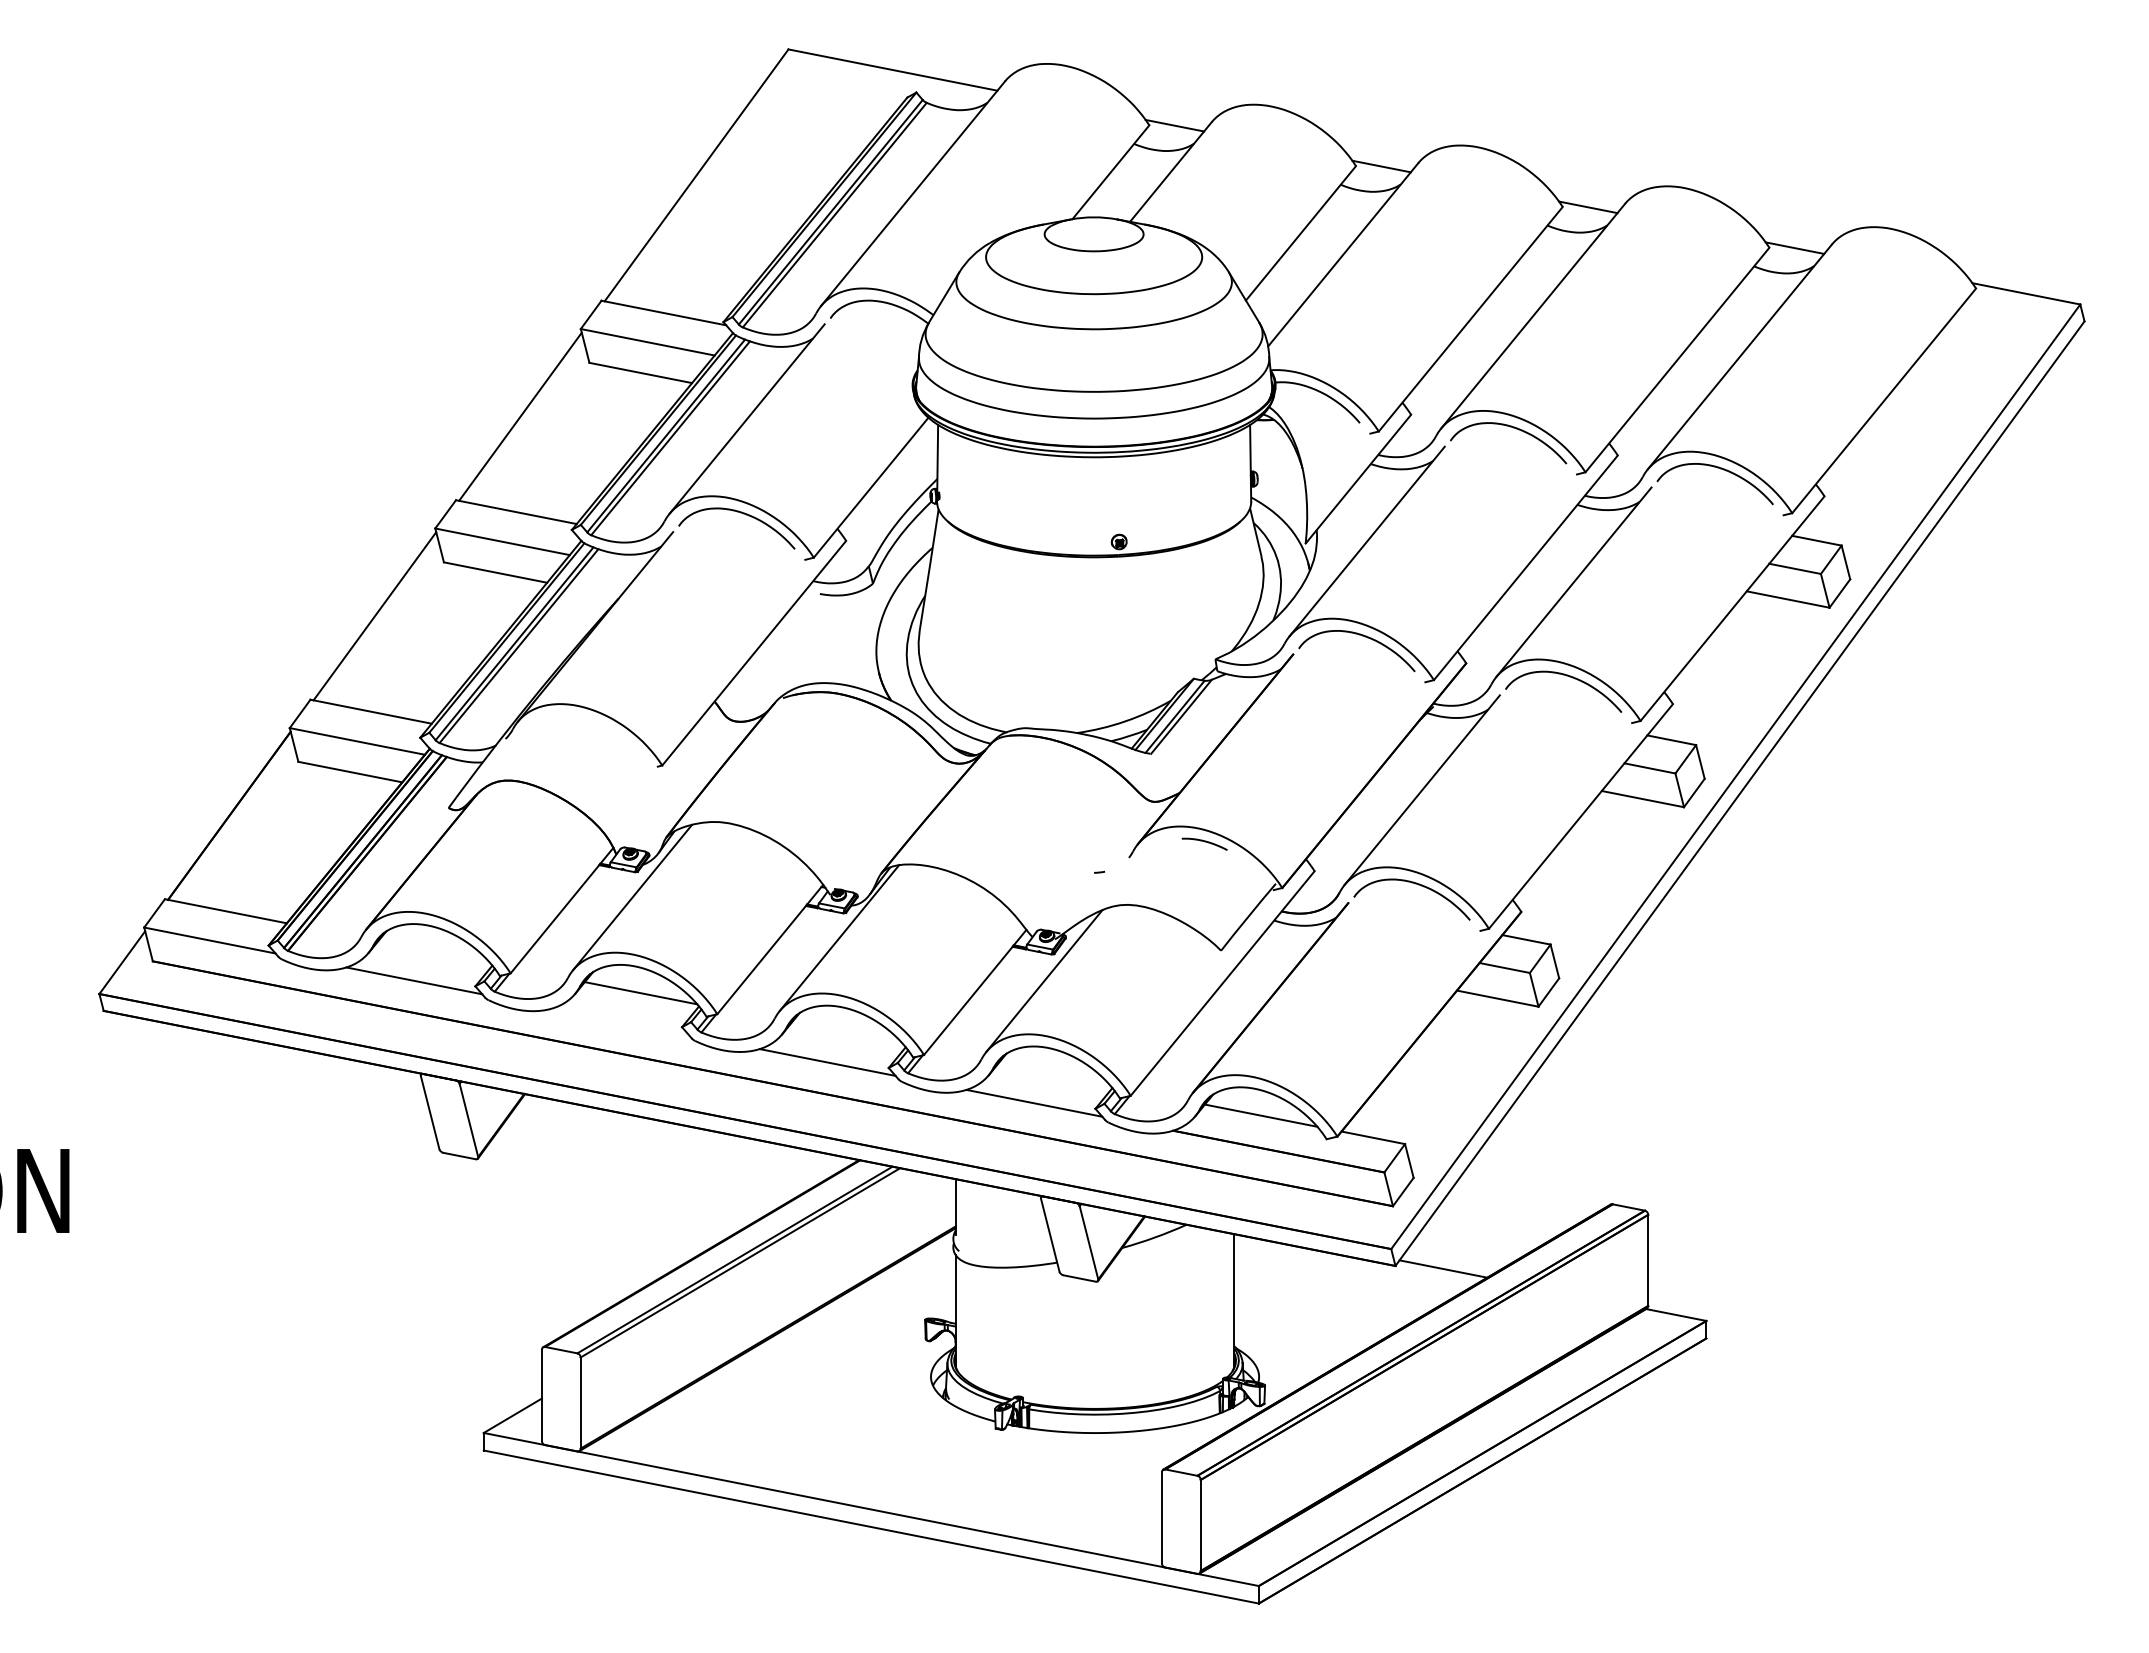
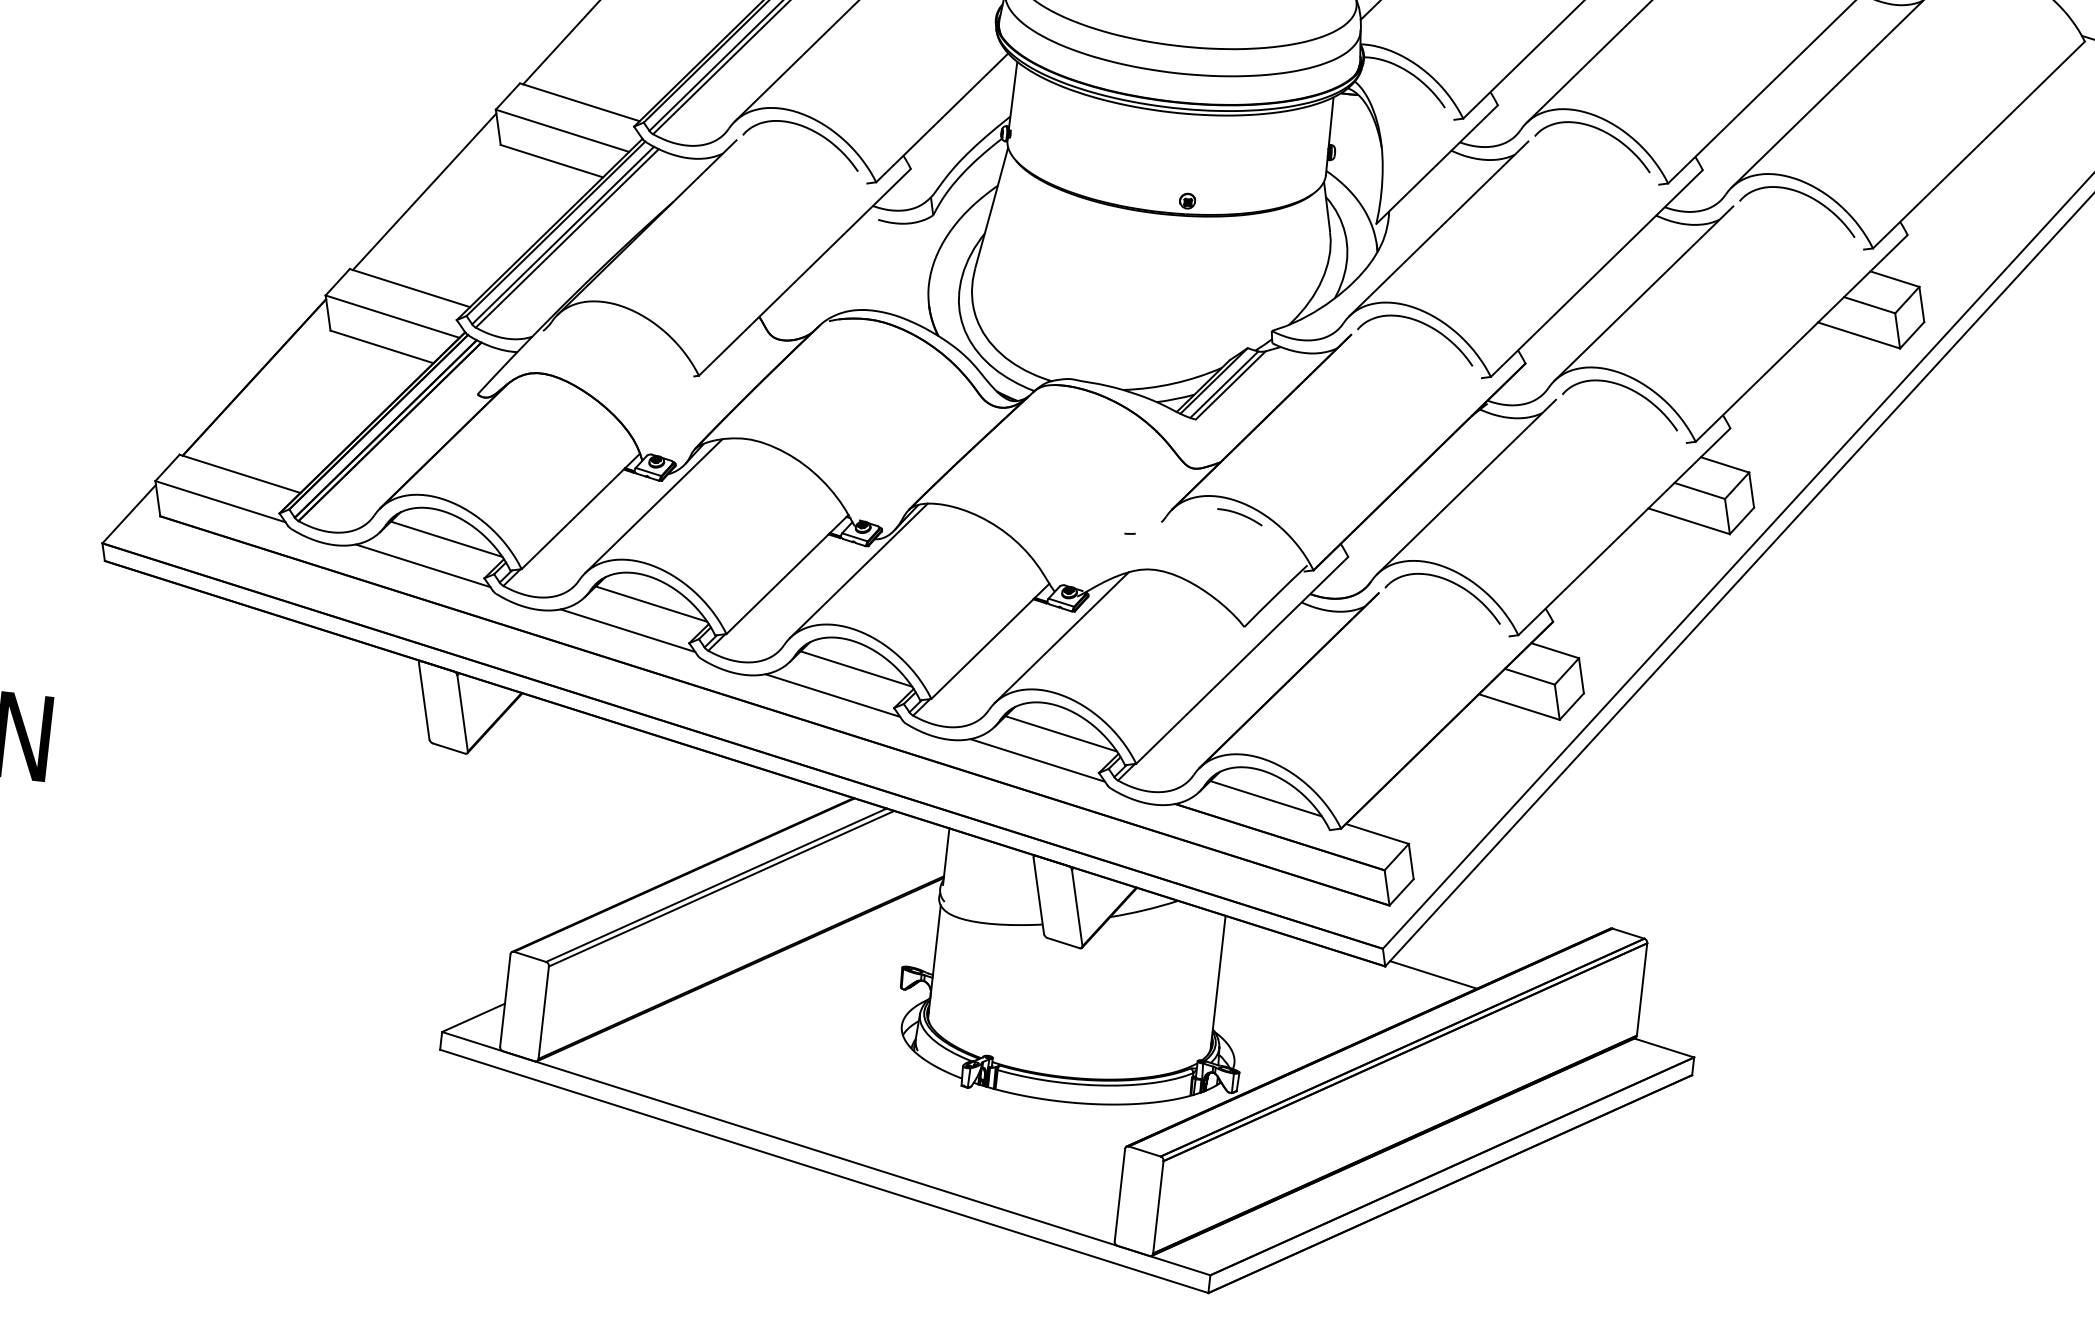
line: (434, 952) -> (446, 539), added
line: (620, 1021) -> (627, 630), added
line: (847, 1033) -> (856, 668), added
line: (1054, 1074) -> (1061, 733), added

